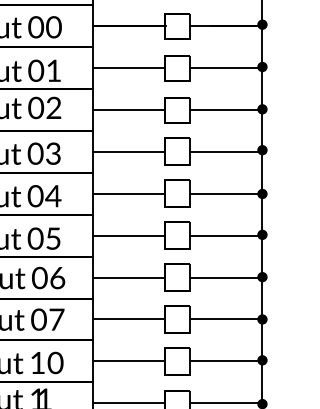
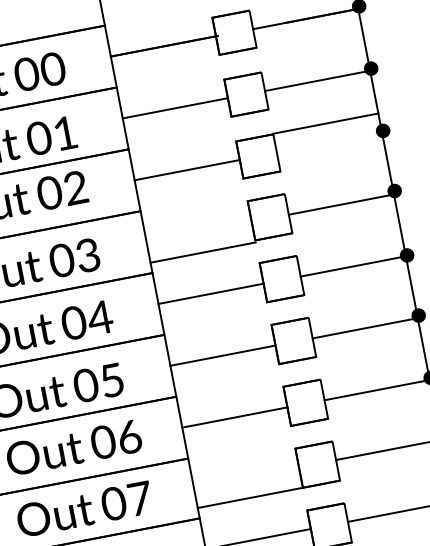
line: (225, 110) -> (325, 123), moved
line: (128, 152) -> (202, 252), moved
line: (128, 319) -> (249, 498), moved

